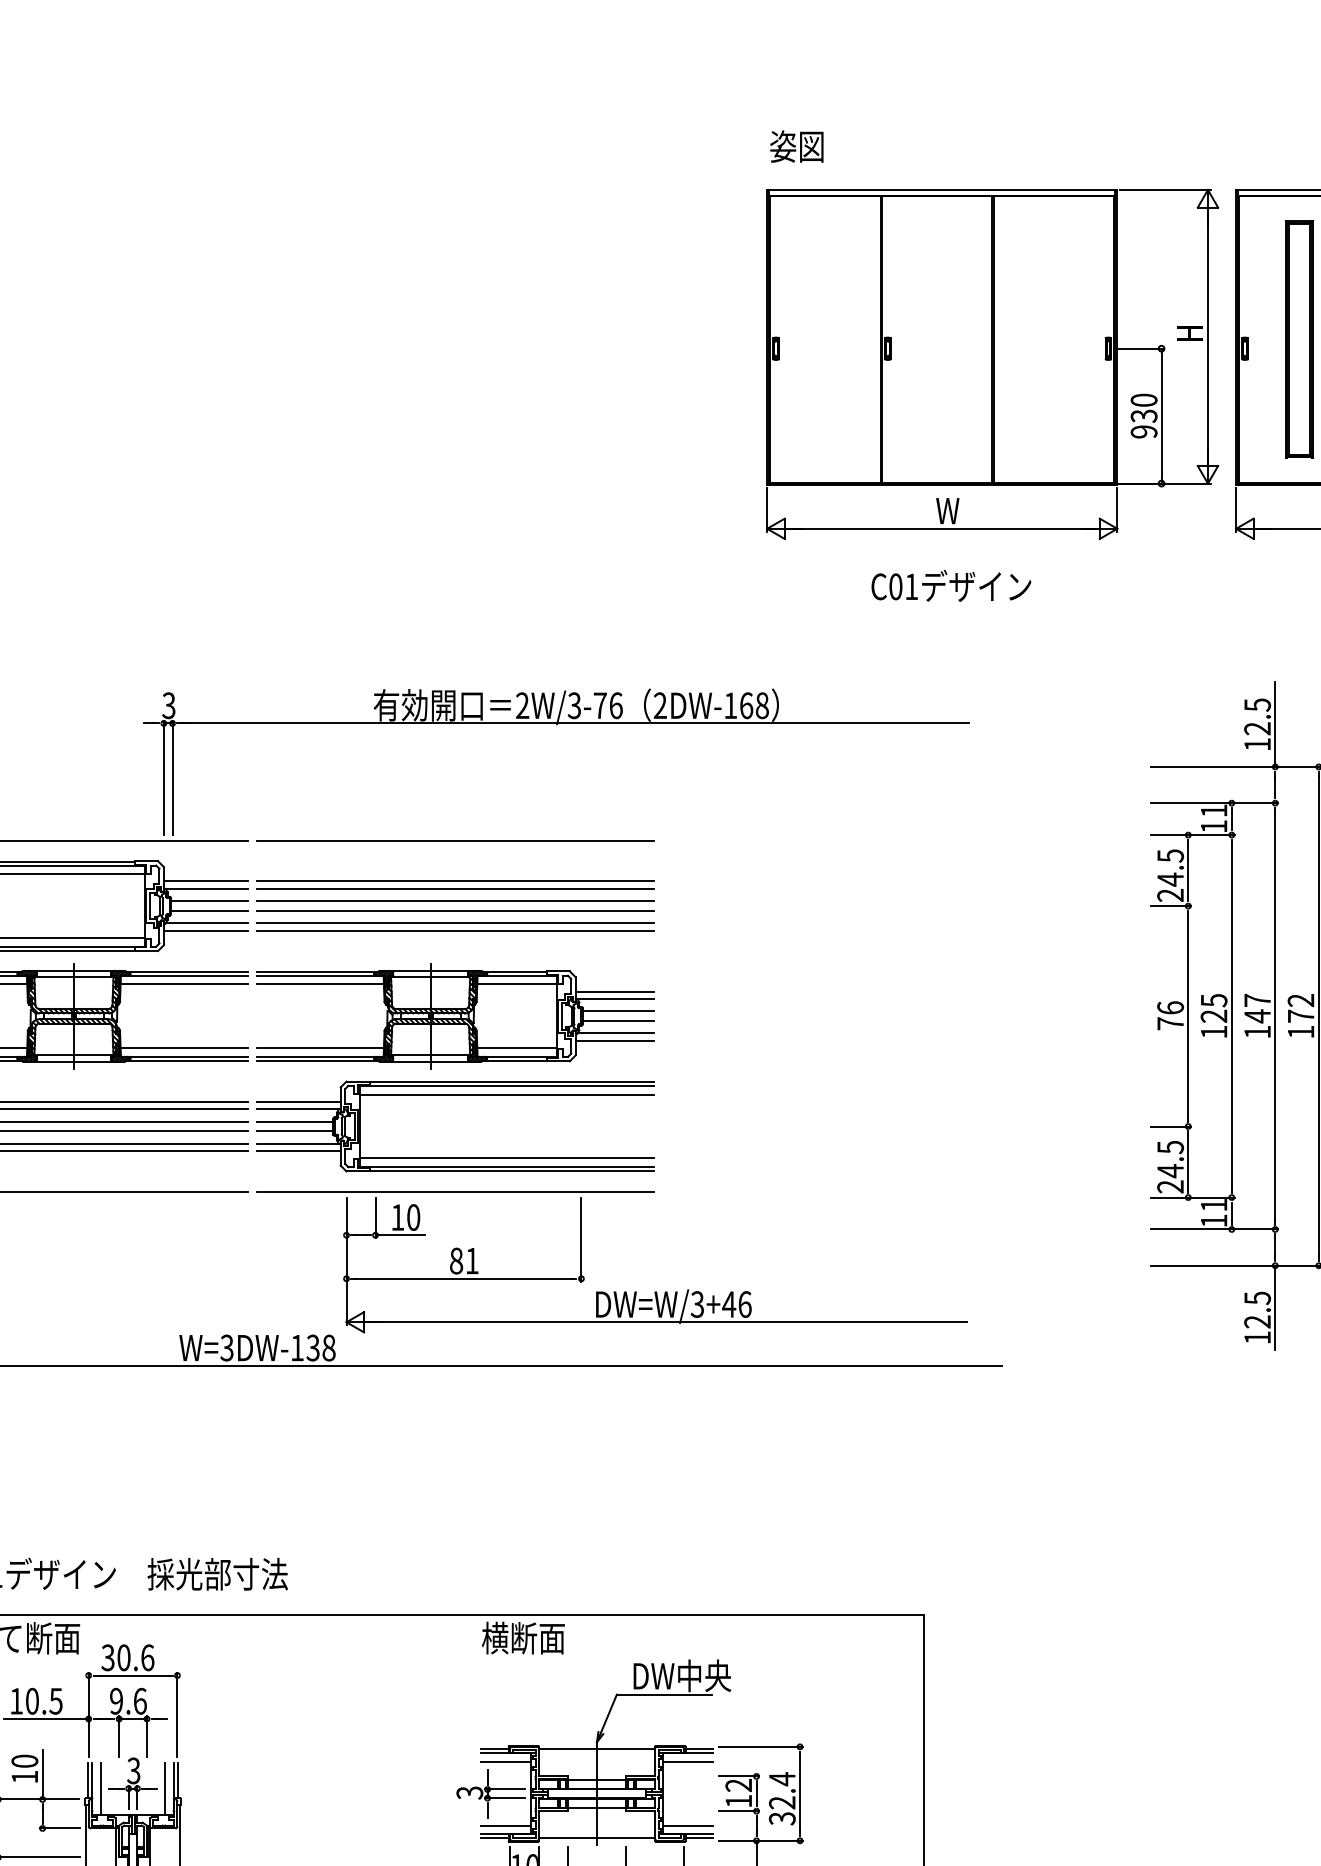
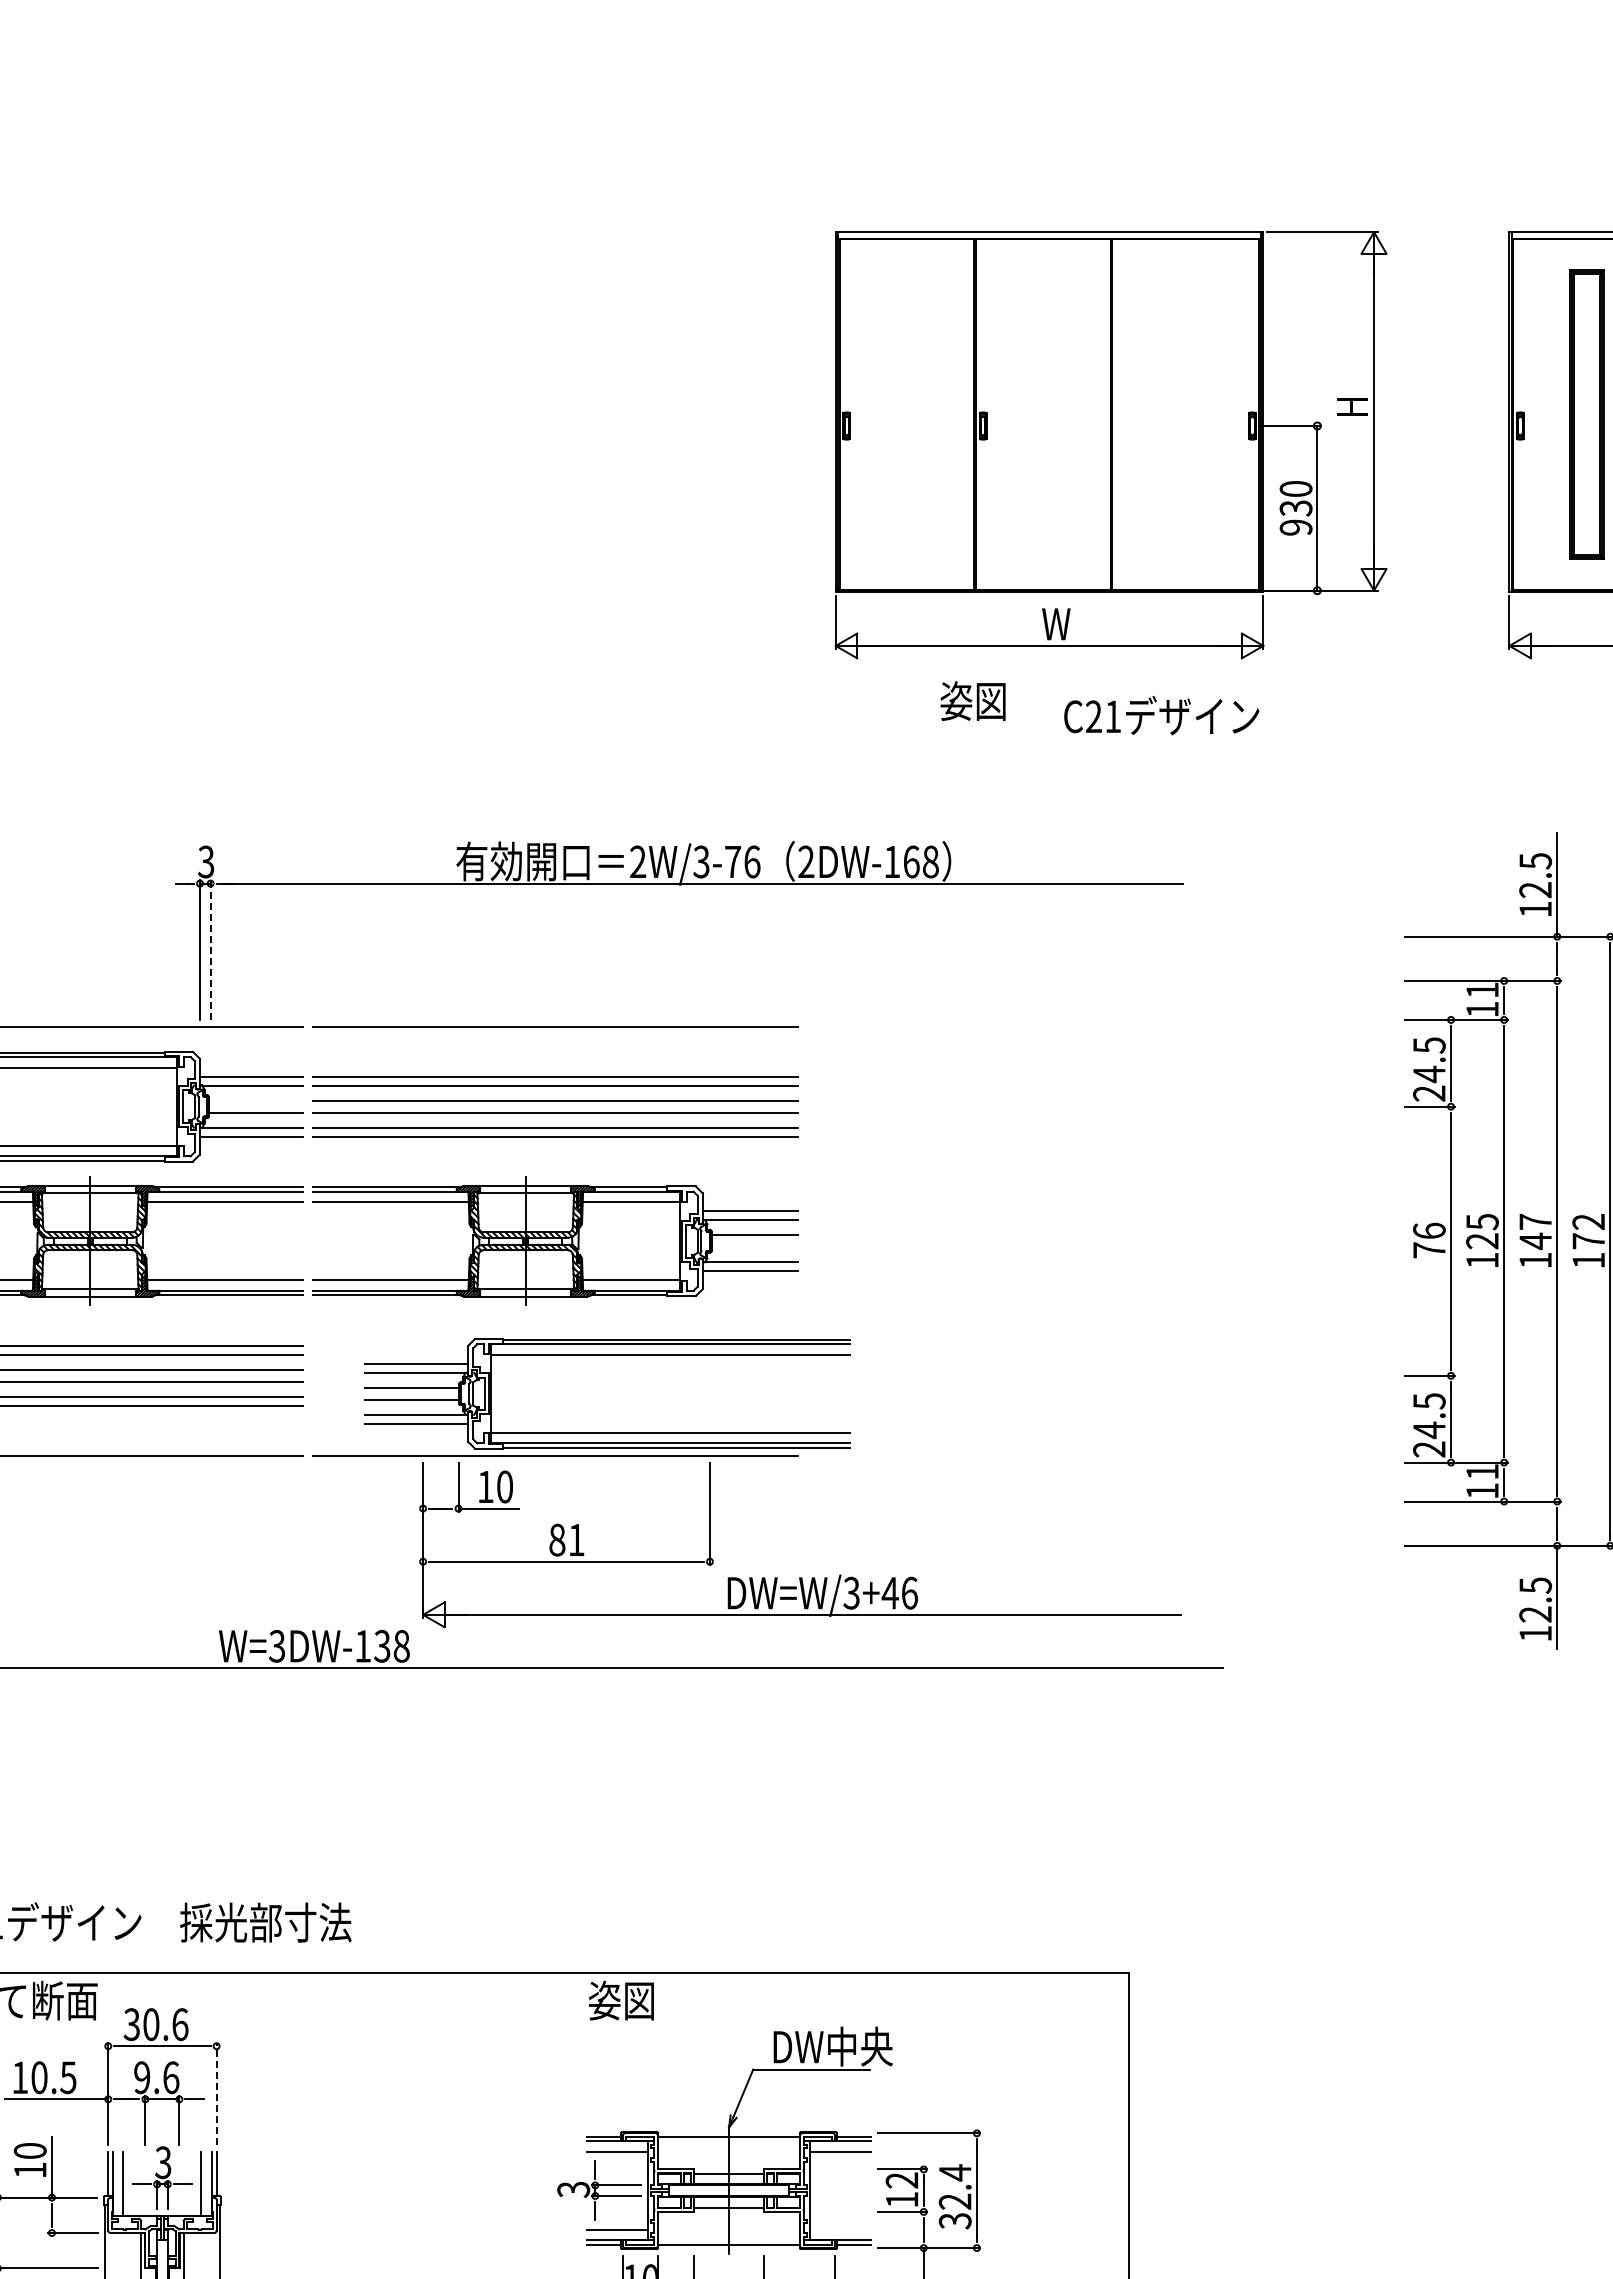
text: (796, 146) -> (972, 700), moved
part: (992, 364) -> (1110, 445), moved
text: (895, 586) -> (1093, 716), C01 -> C21
line: (172, 778) -> (210, 950), solid -> dashed
line: (209, 901) -> (255, 1100), removed
line: (617, 1021) -> (754, 1247), removed
part: (454, 1095) -> (607, 1355), moved
text: (522, 1638) -> (638, 2000), 横断面 -> 姿図
line: (177, 1714) -> (216, 2093), solid -> dashed
line: (687, 1825) -> (839, 2229), removed

